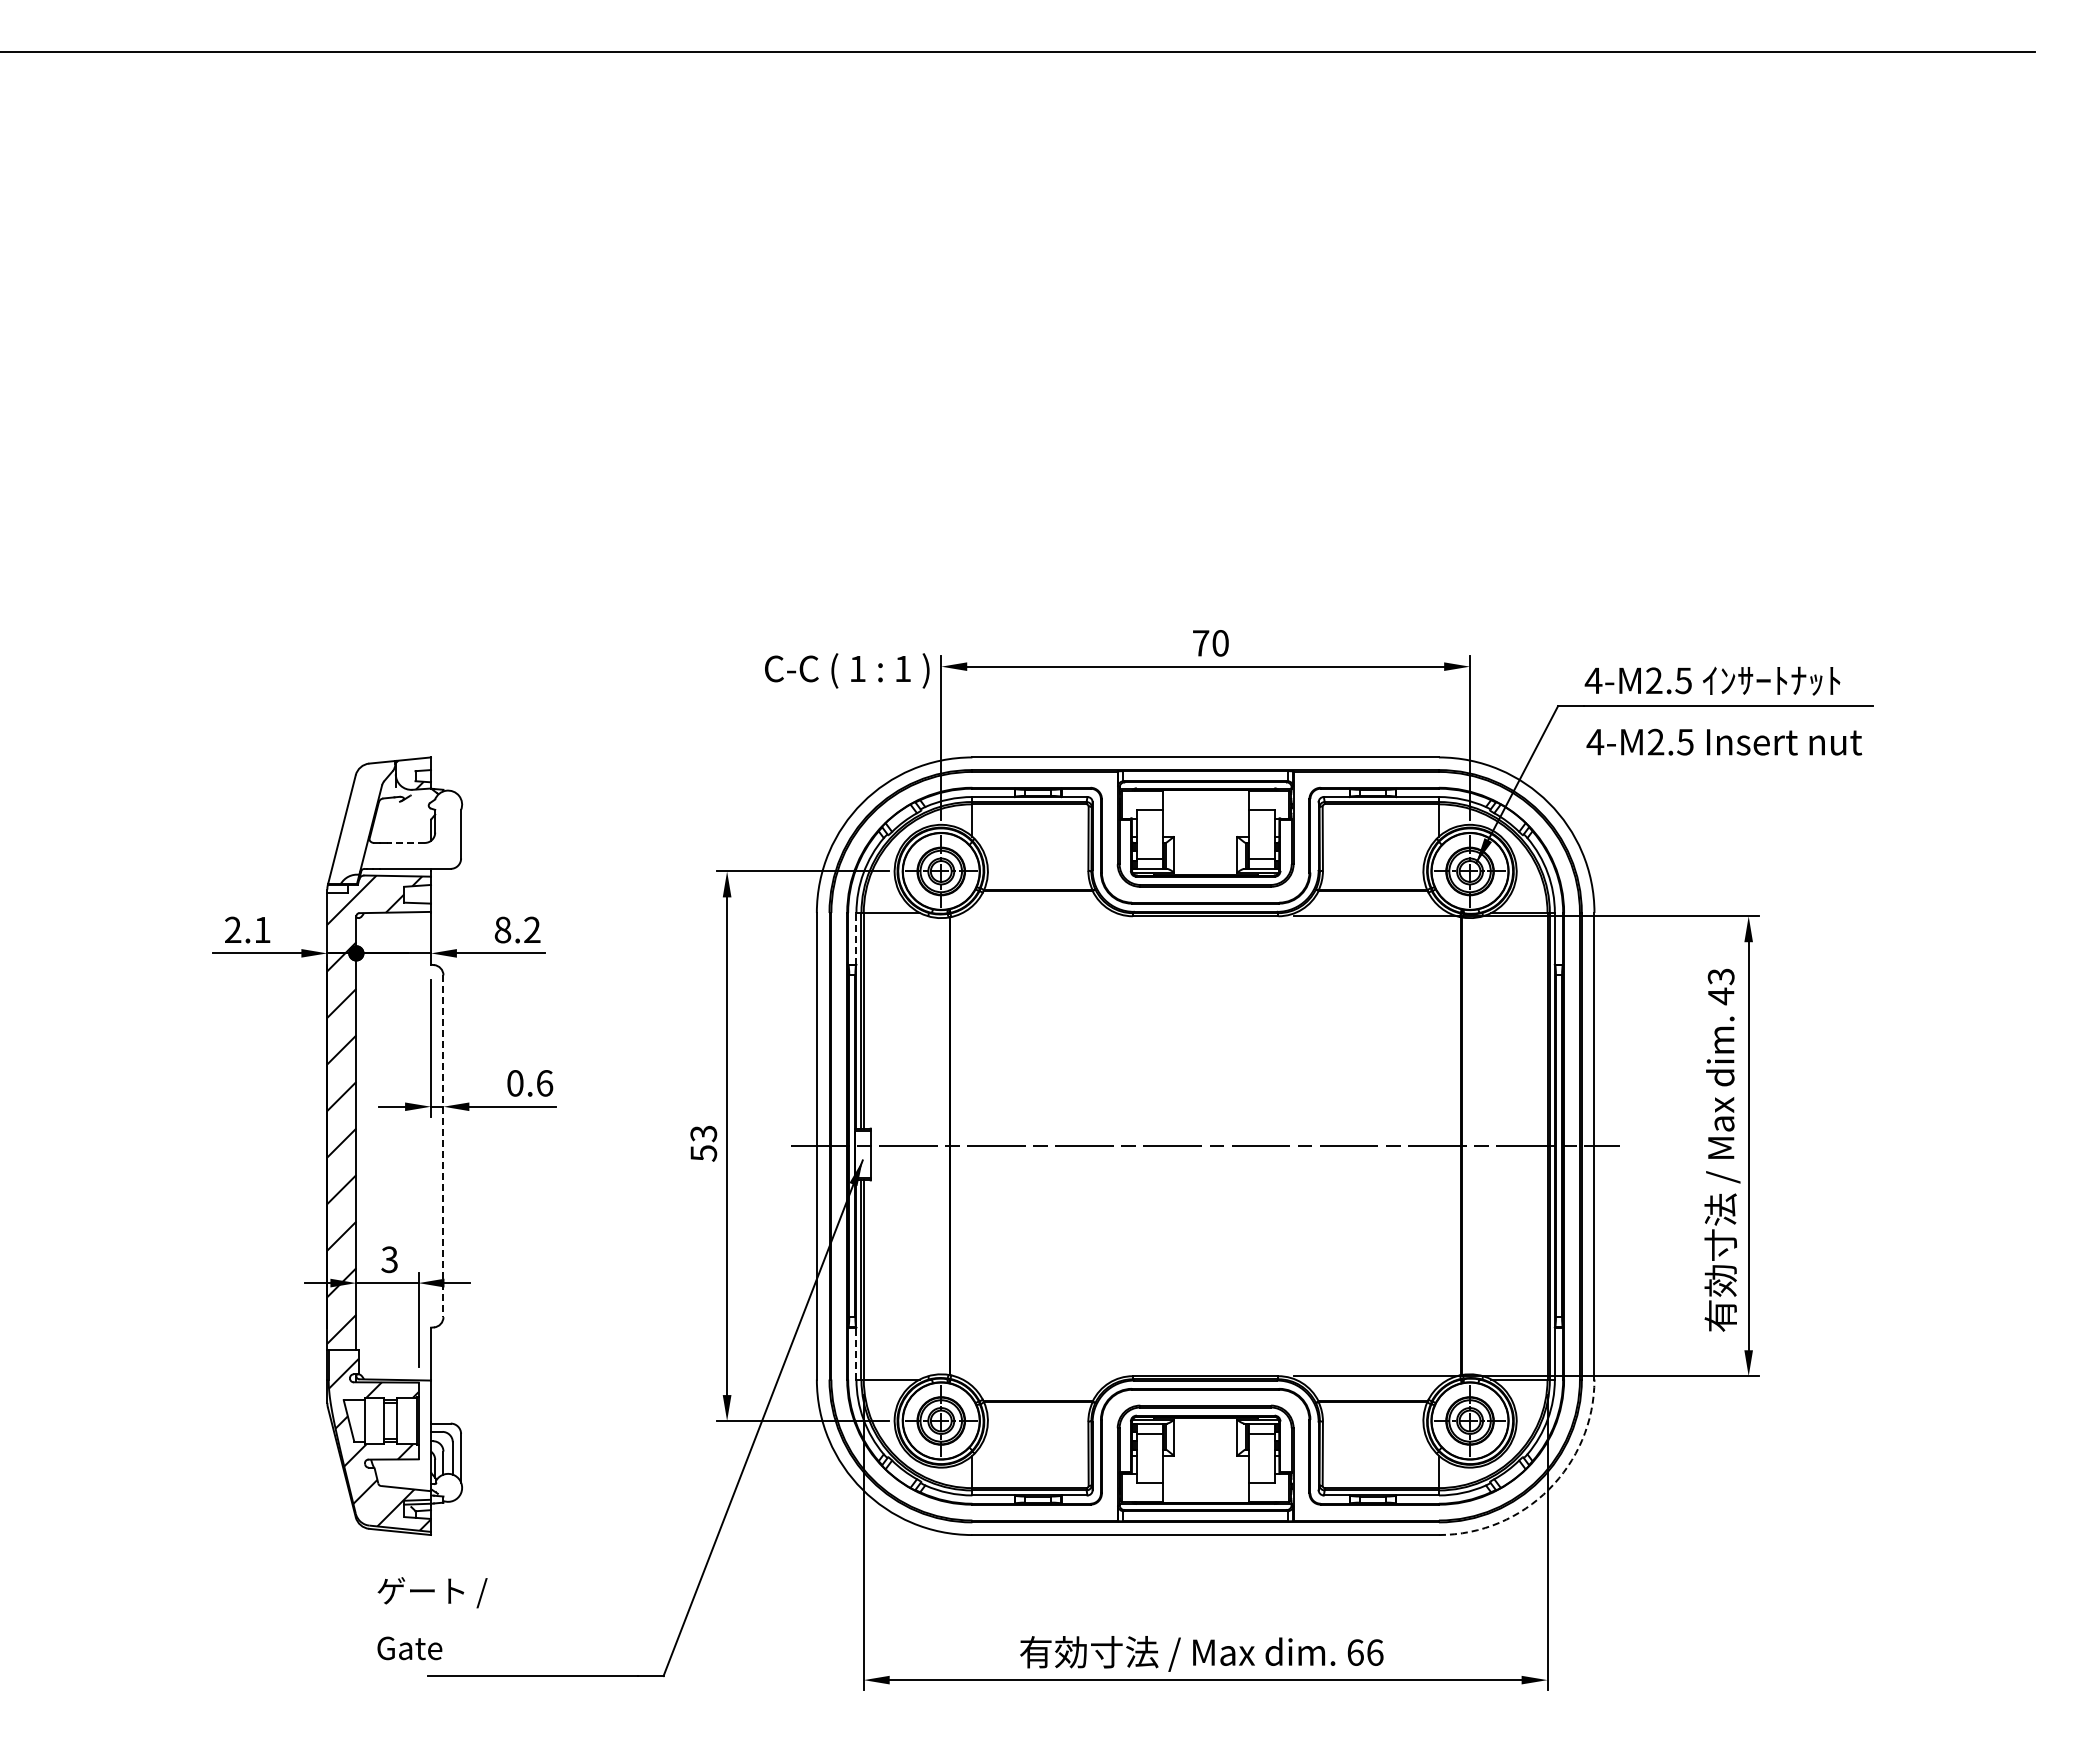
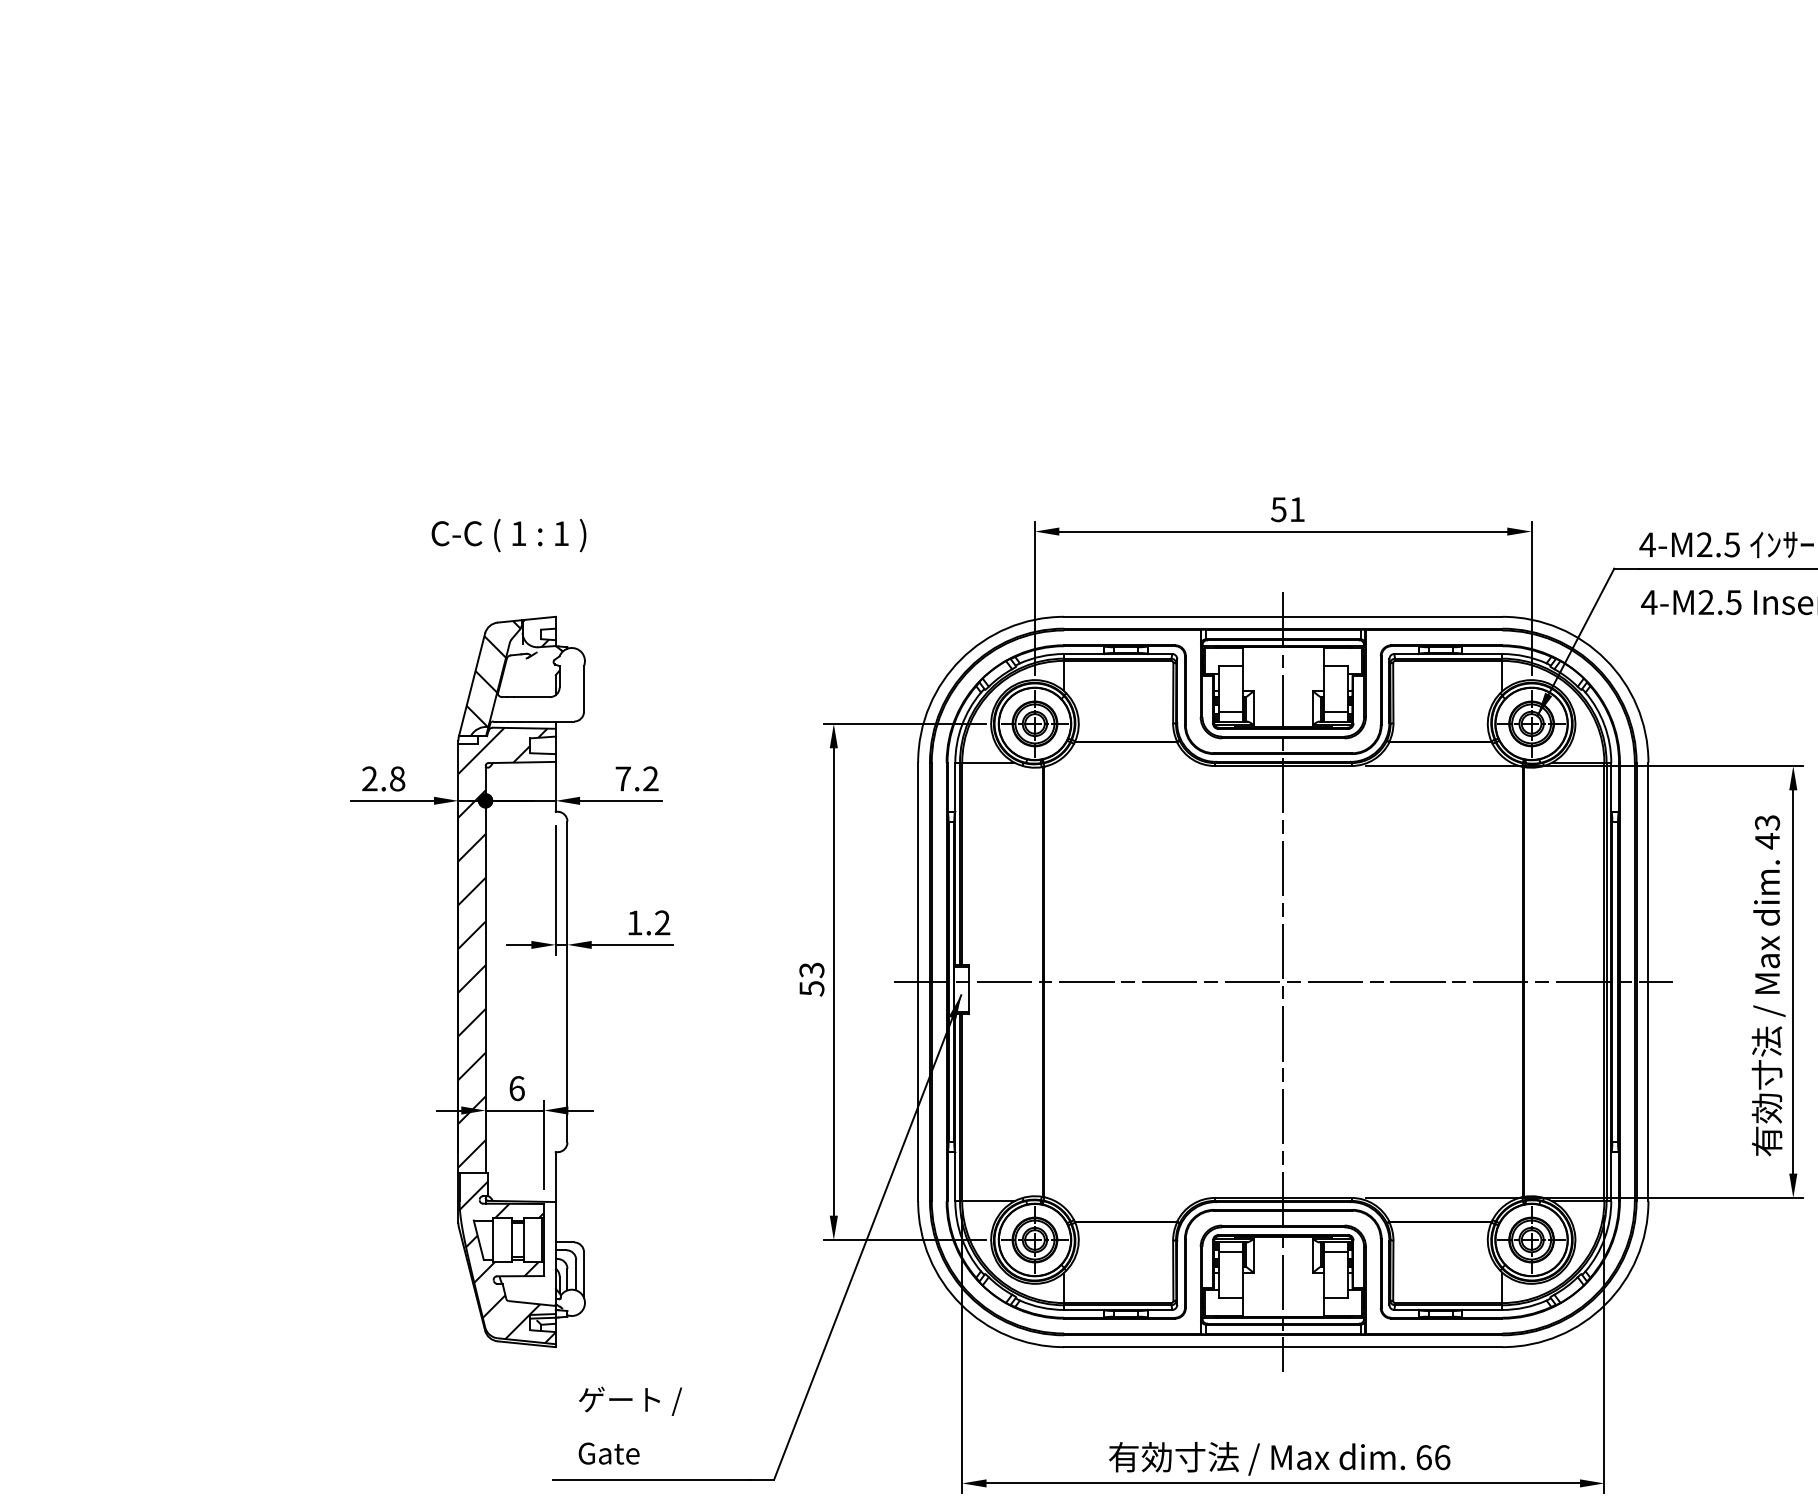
text: (1210, 643) -> (1287, 509), 70 -> 51
text: (847, 670) -> (509, 535), moved
hatch: (364, 817) -> (493, 673), added
line: (405, 842) -> (531, 696), dashed -> solid
text: (262, 929) -> (397, 778), 2.1 -> 2.8
text: (502, 929) -> (622, 778), 8.2 -> 7.2
line: (856, 938) -> (955, 786), dashed -> solid
text: (530, 1083) -> (649, 923), 0.6 -> 1.2
line: (1205, 1145) -> (1283, 981), added
line: (443, 1146) -> (567, 982), dashed -> solid
text: (389, 1259) -> (516, 1088), 3 -> 6
line: (856, 1353) -> (955, 1176), dashed -> solid
arc: (1548, 1489) -> (1605, 1304), dashed -> solid
text: (432, 1618) -> (630, 1425), moved

